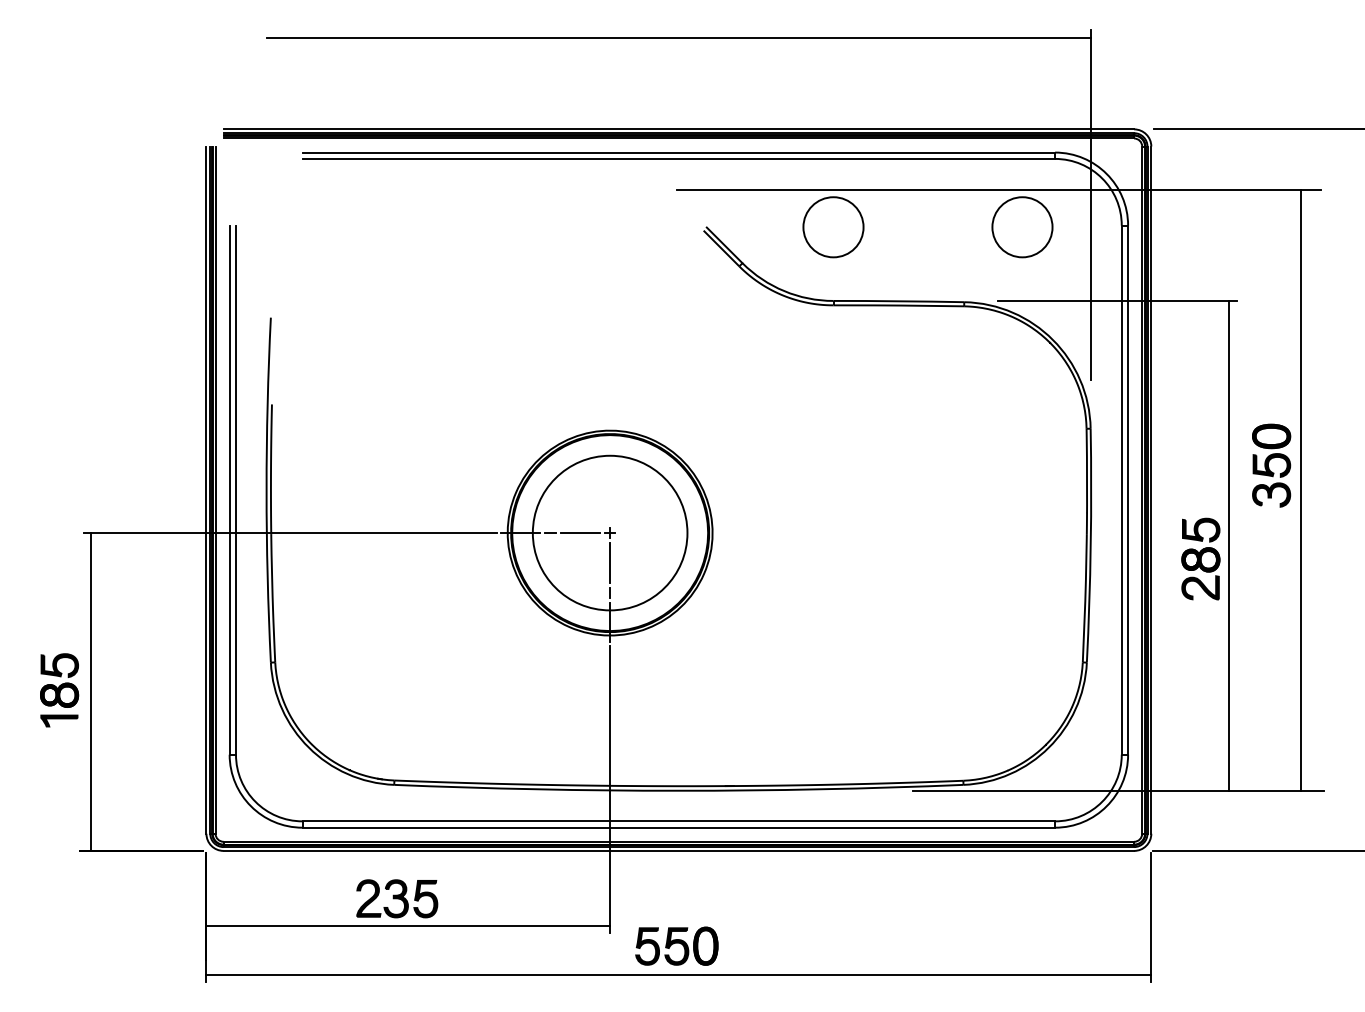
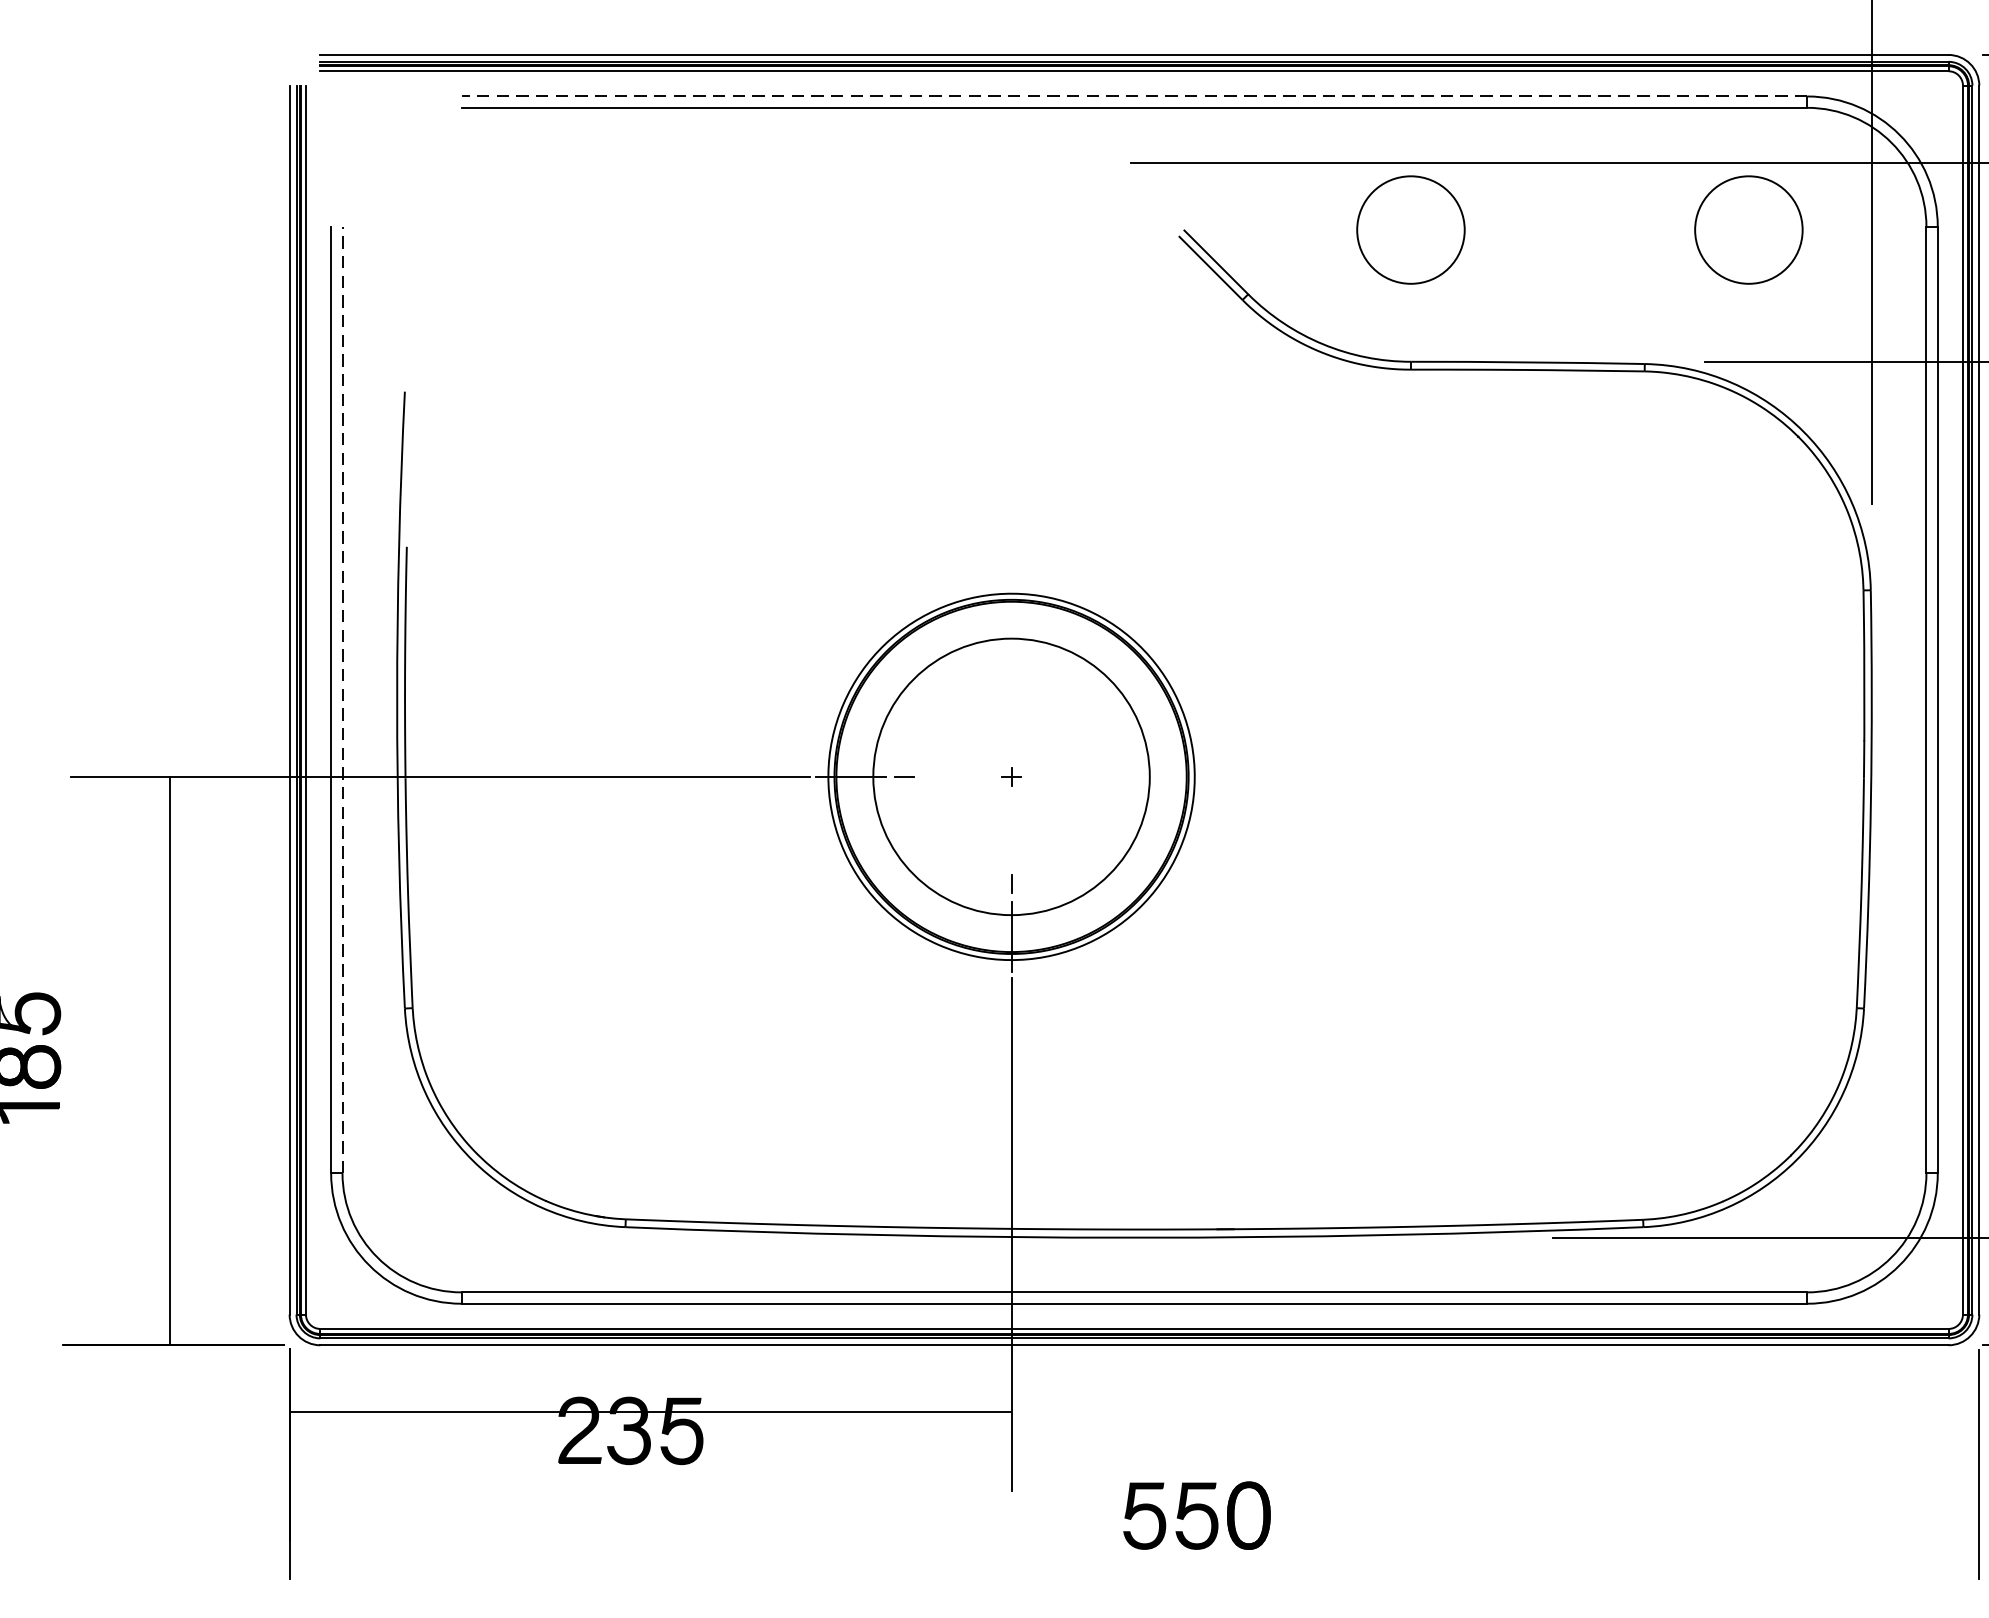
line: (678, 152) -> (1133, 96), solid -> dashed
line: (236, 490) -> (343, 700), solid -> dashed
line: (579, 533) -> (956, 777), removed
line: (610, 562) -> (1012, 829), removed
line: (90, 691) -> (169, 1060), moved
line: (407, 926) -> (649, 1412), moved
part: (676, 945) -> (1196, 1514), moved
line: (678, 974) -> (1133, 1566), removed

